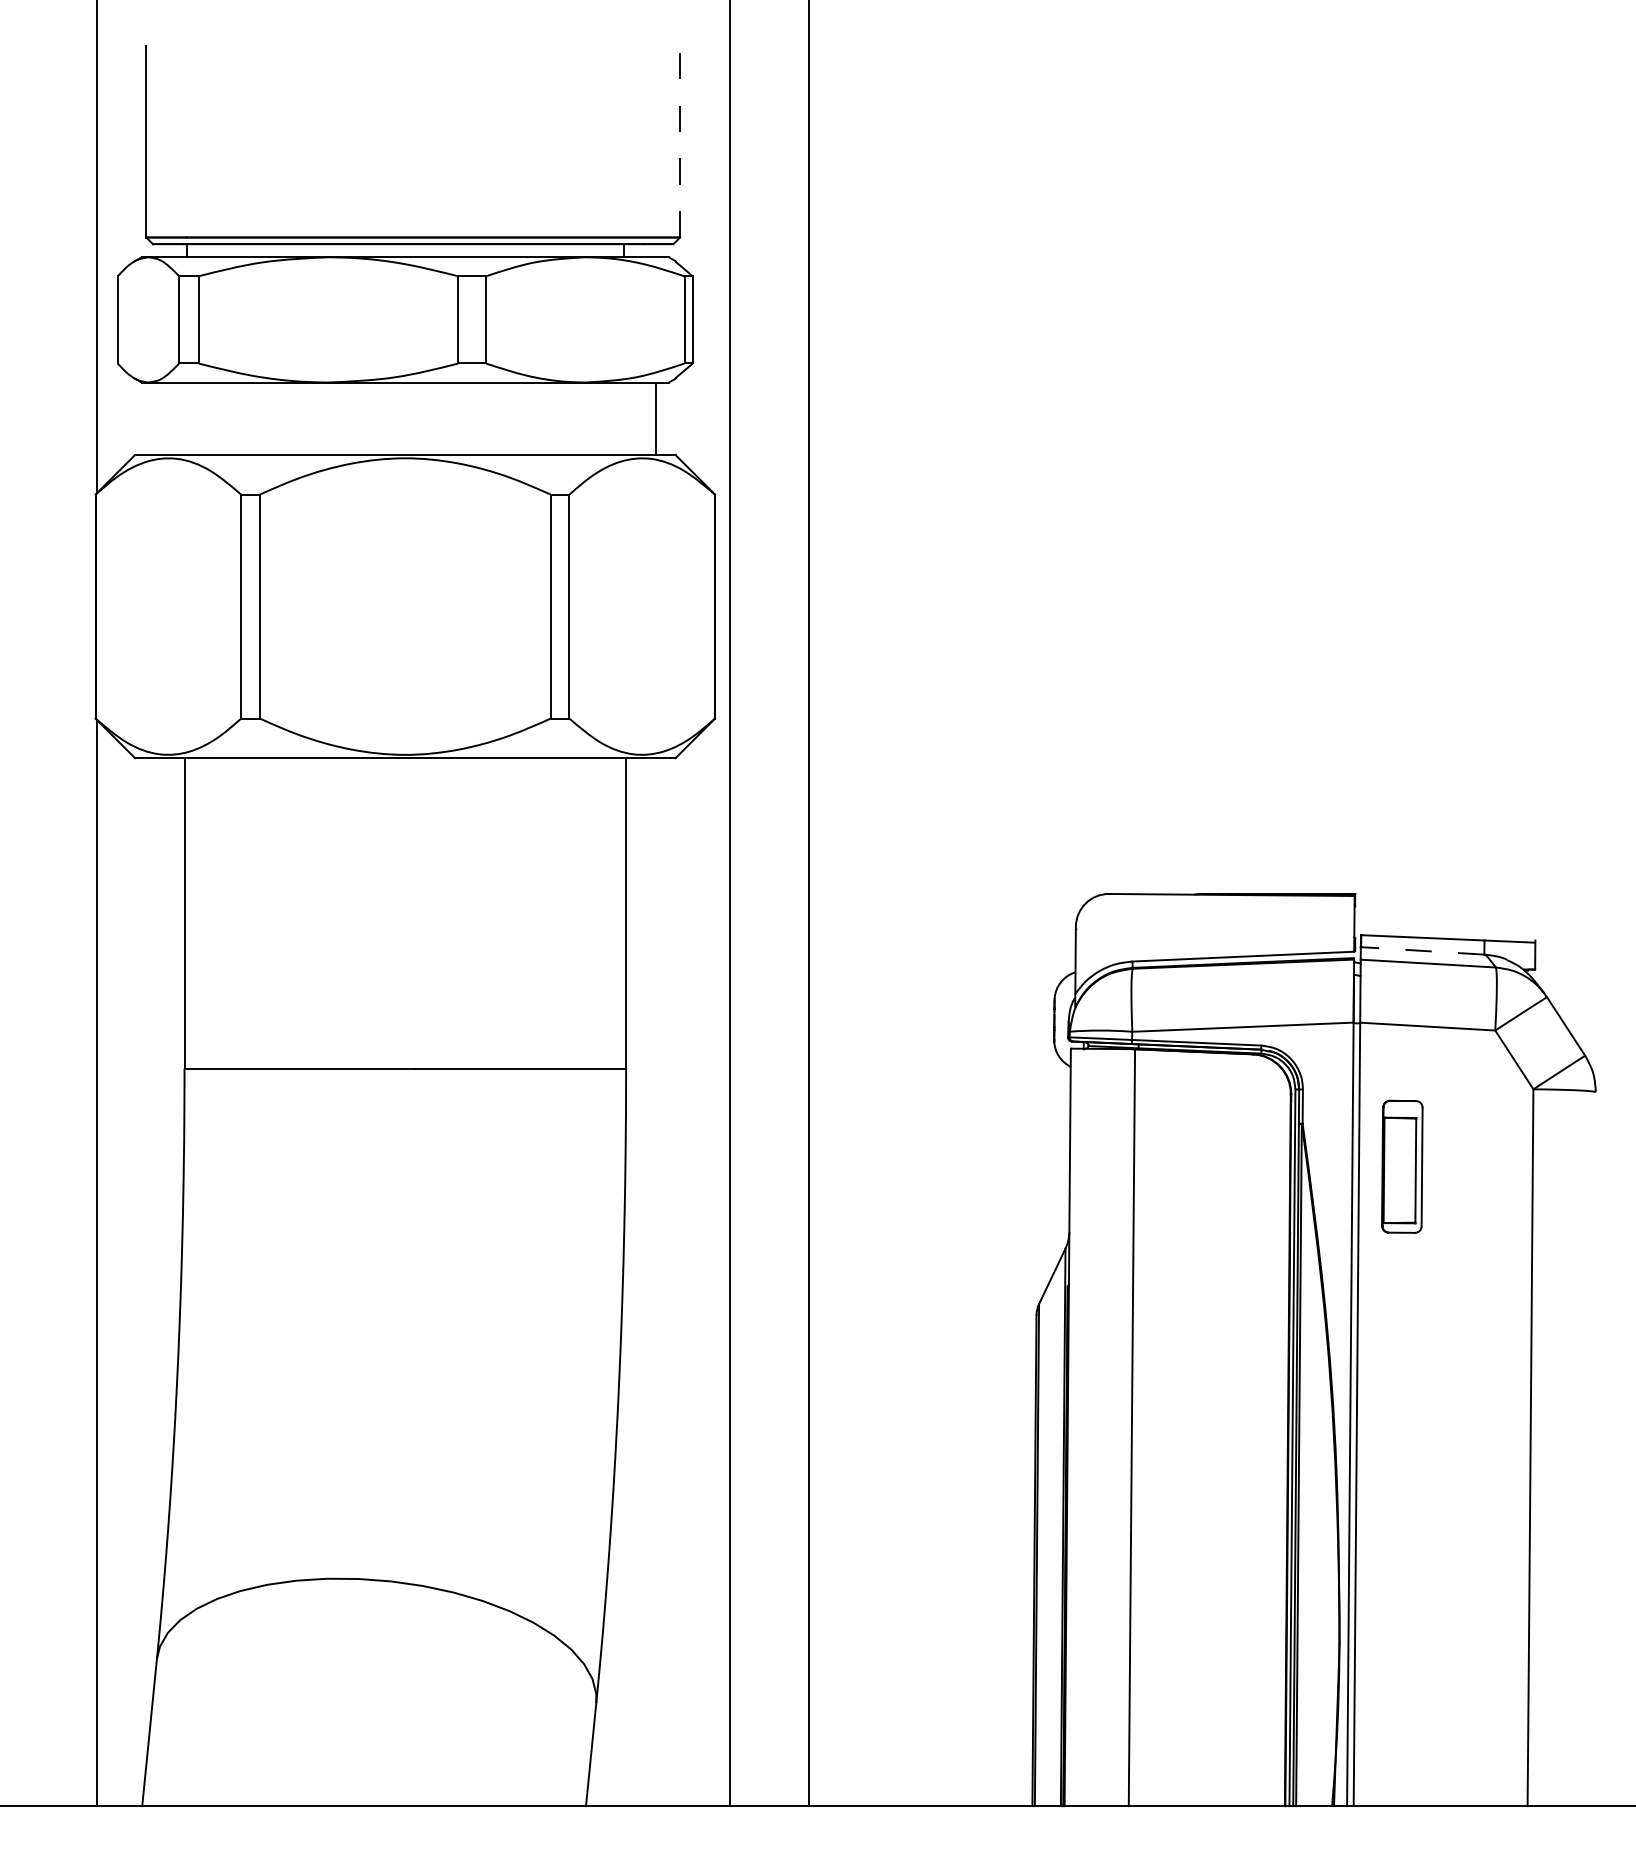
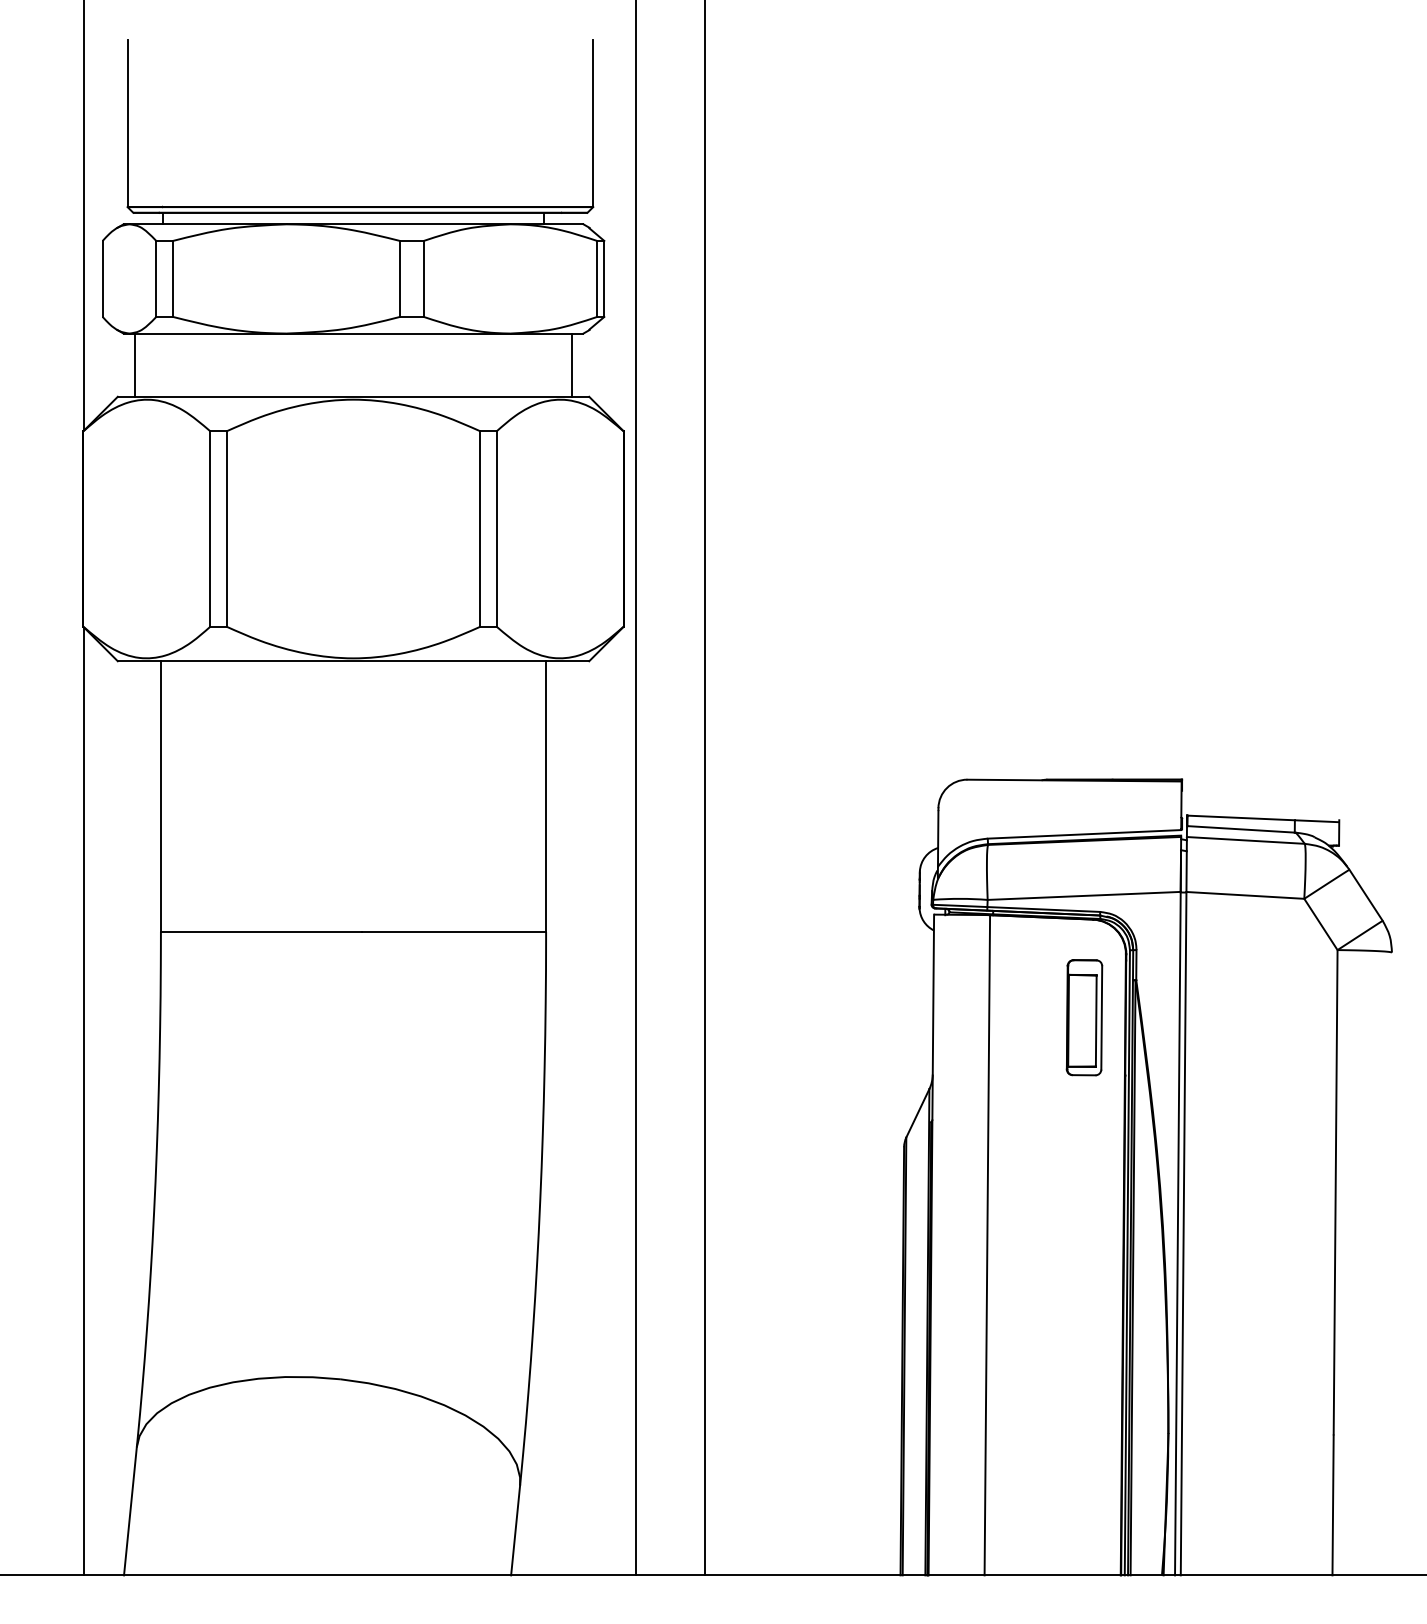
line: (680, 141) -> (593, 123), dashed -> solid
line: (154, 418) -> (134, 364), added
line: (1422, 950) -> (1240, 829), dashed -> solid
part: (1402, 1166) -> (1084, 1017), moved

